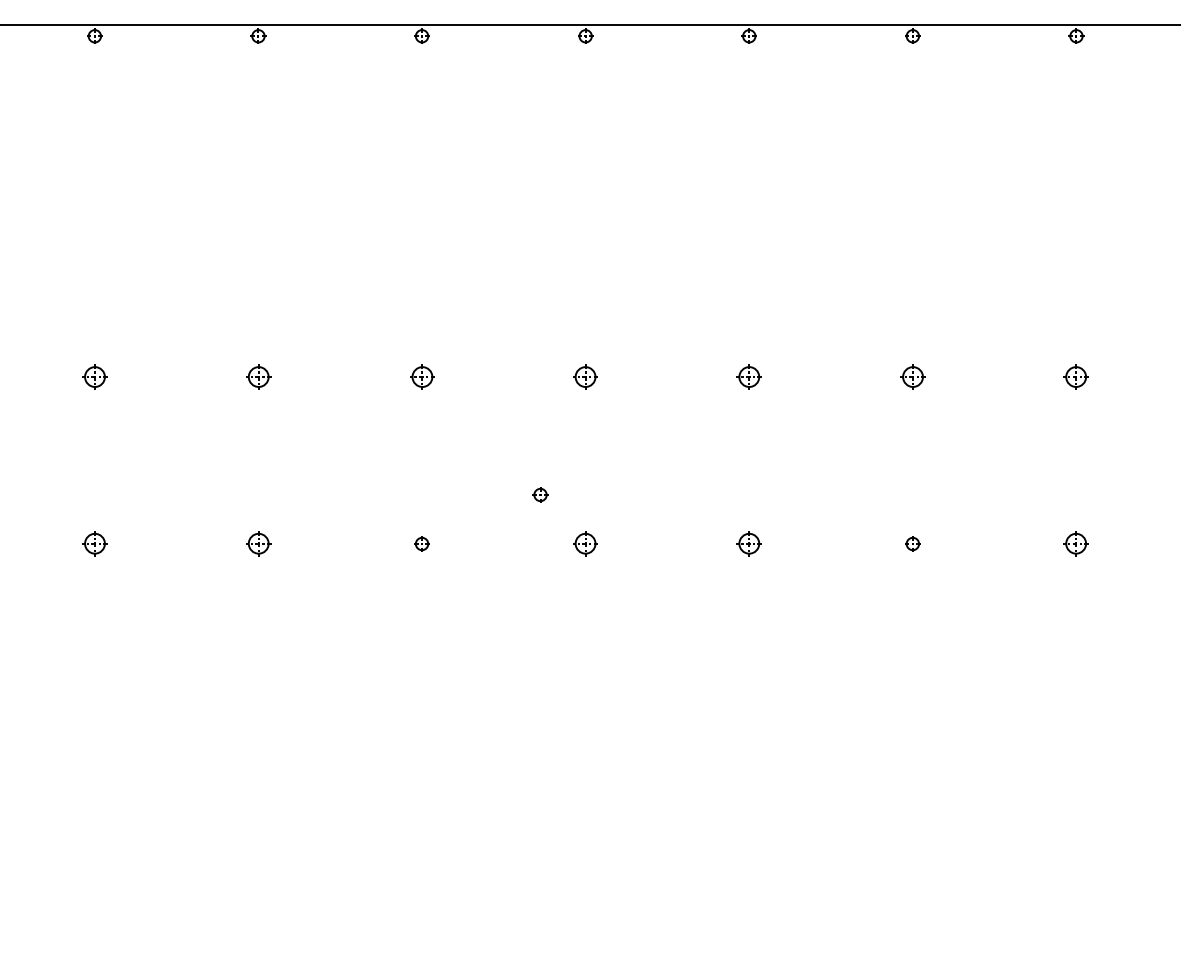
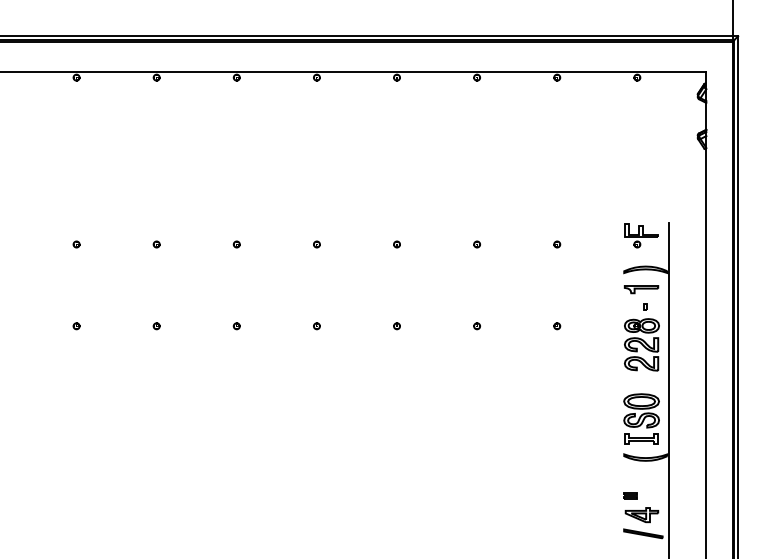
part: (94, 376) -> (76, 244), size x0.62
part: (258, 376) -> (156, 244), size x0.62
part: (421, 376) -> (236, 244), size x0.62
part: (584, 376) -> (316, 244), size x0.62
part: (748, 376) -> (396, 244), size x0.62
part: (911, 376) -> (476, 244), size x0.62
part: (1076, 376) -> (557, 244), size x0.62
part: (539, 495) -> (294, 302), removed
part: (94, 544) -> (76, 326), size x0.62
part: (258, 544) -> (156, 326), size x0.62
part: (584, 544) -> (316, 326), size x0.62
part: (748, 544) -> (396, 326), size x0.62
part: (1076, 544) -> (557, 326), size x0.62

